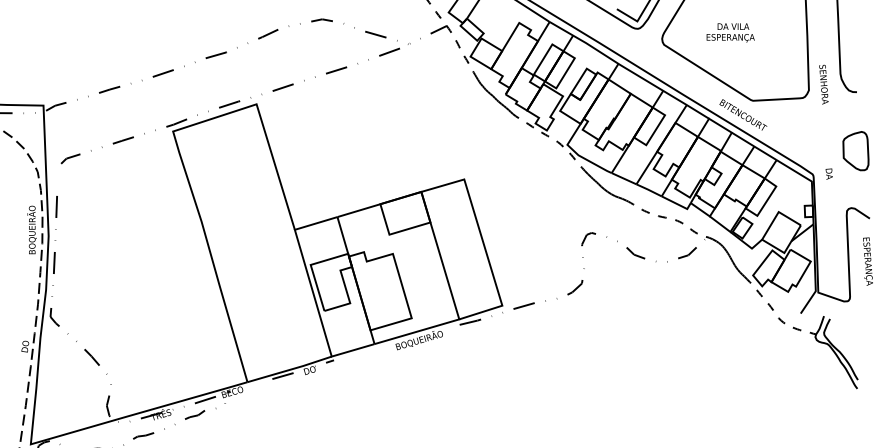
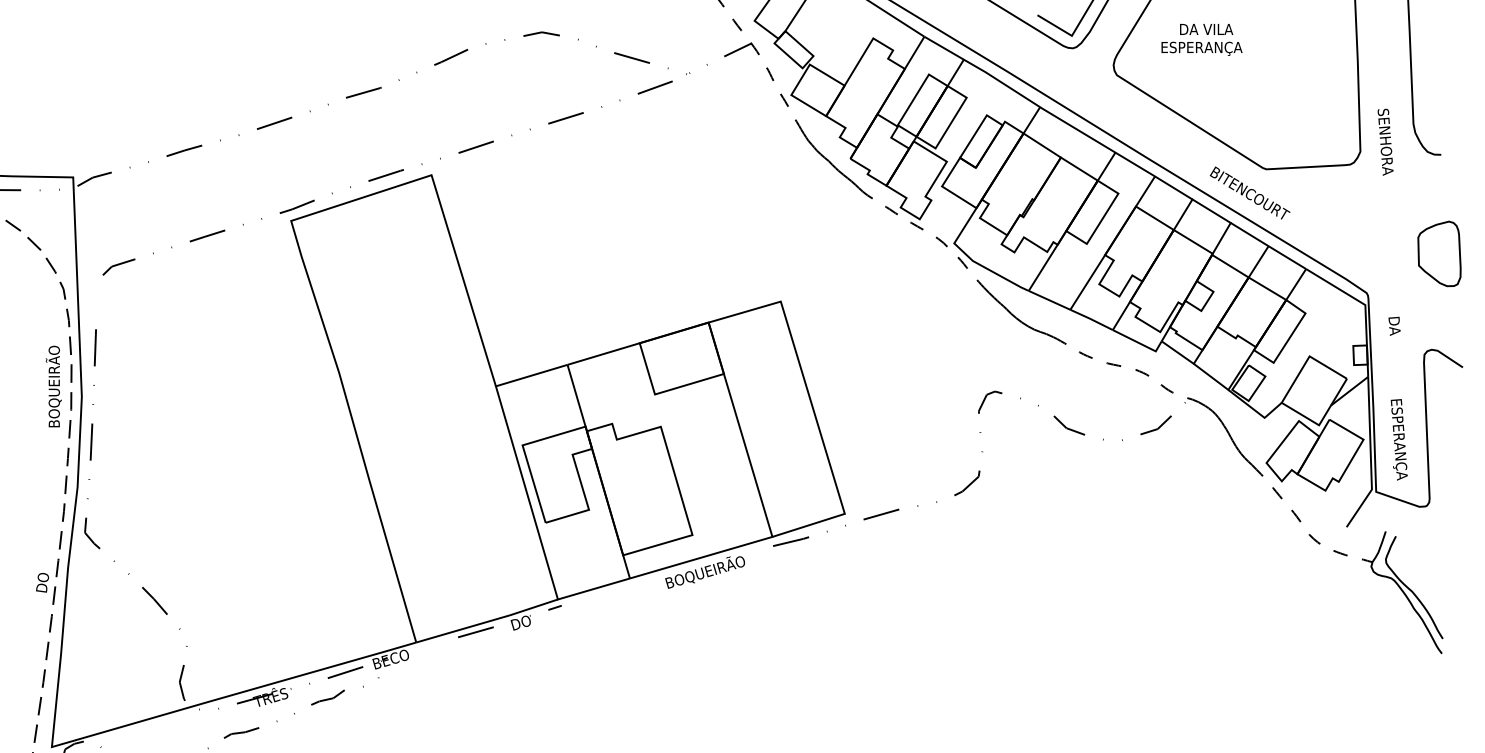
text: (730, 32) -> (1201, 39), moved
text: (828, 173) -> (1393, 325), moved
text: (867, 261) -> (1398, 439), moved

